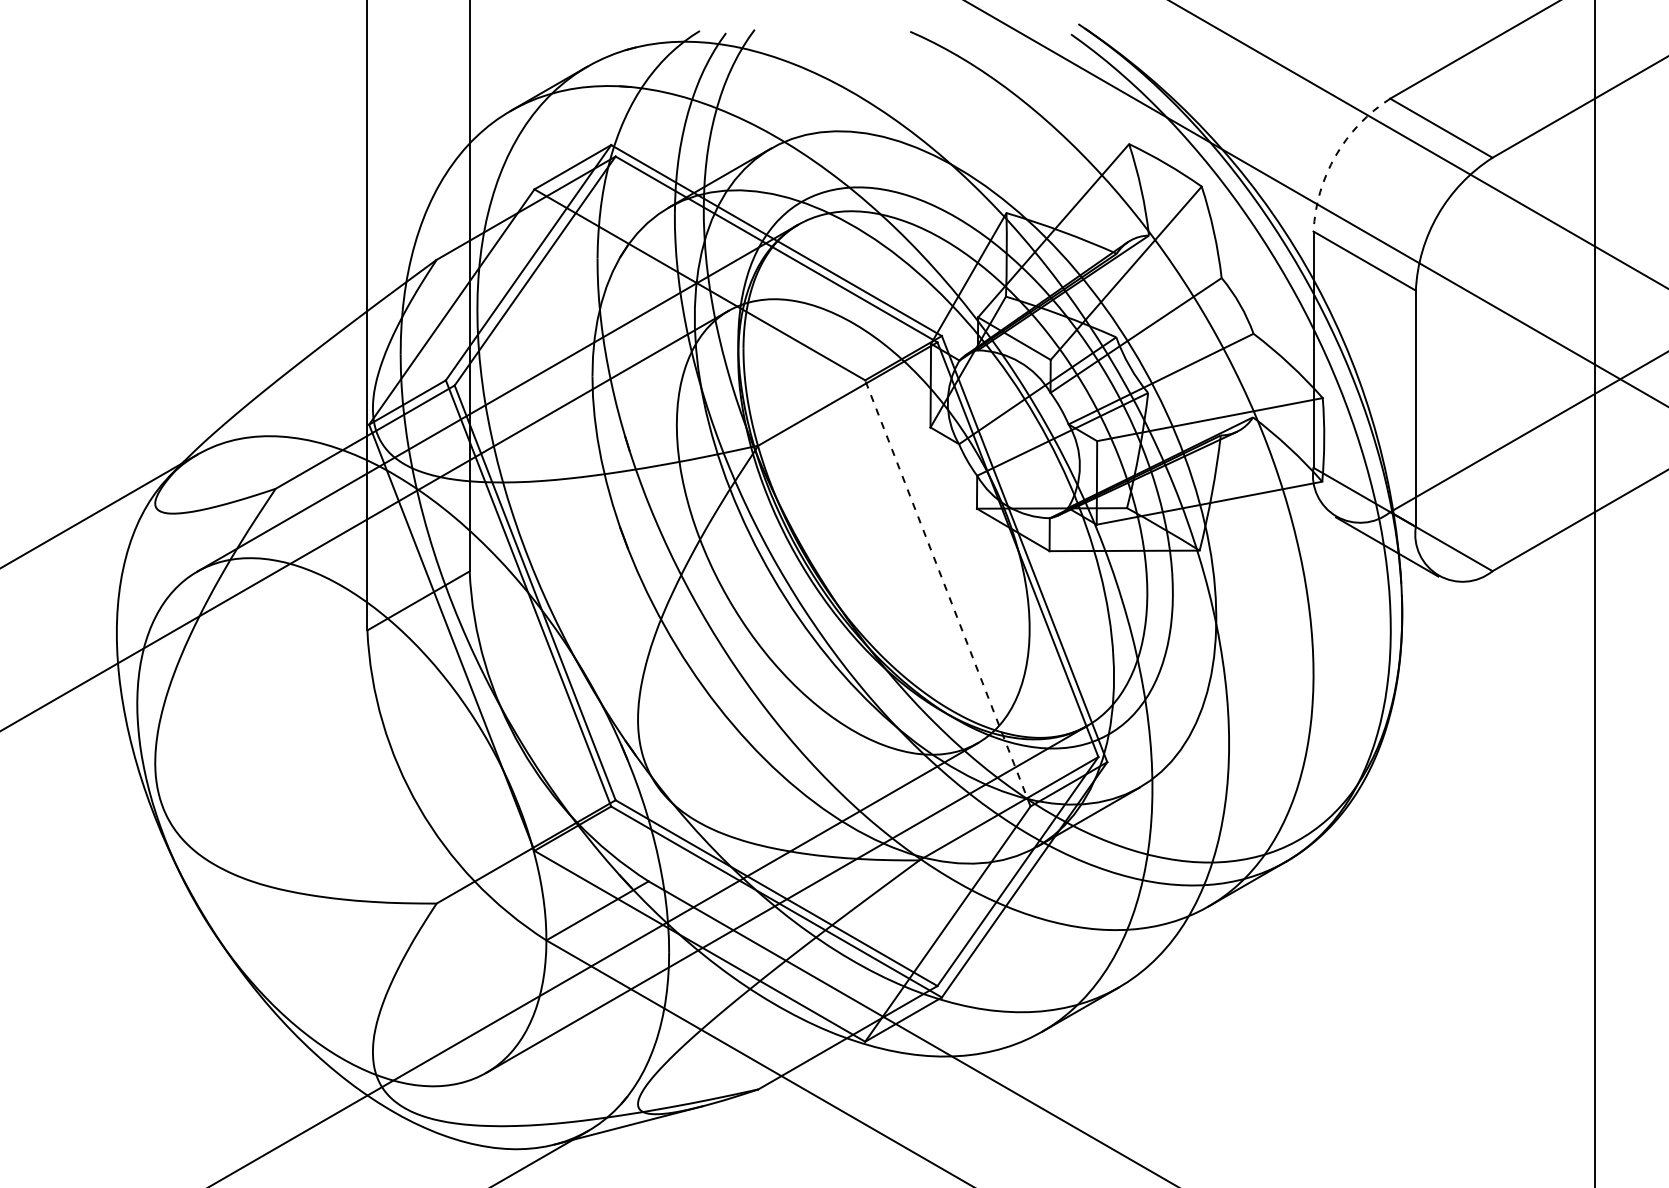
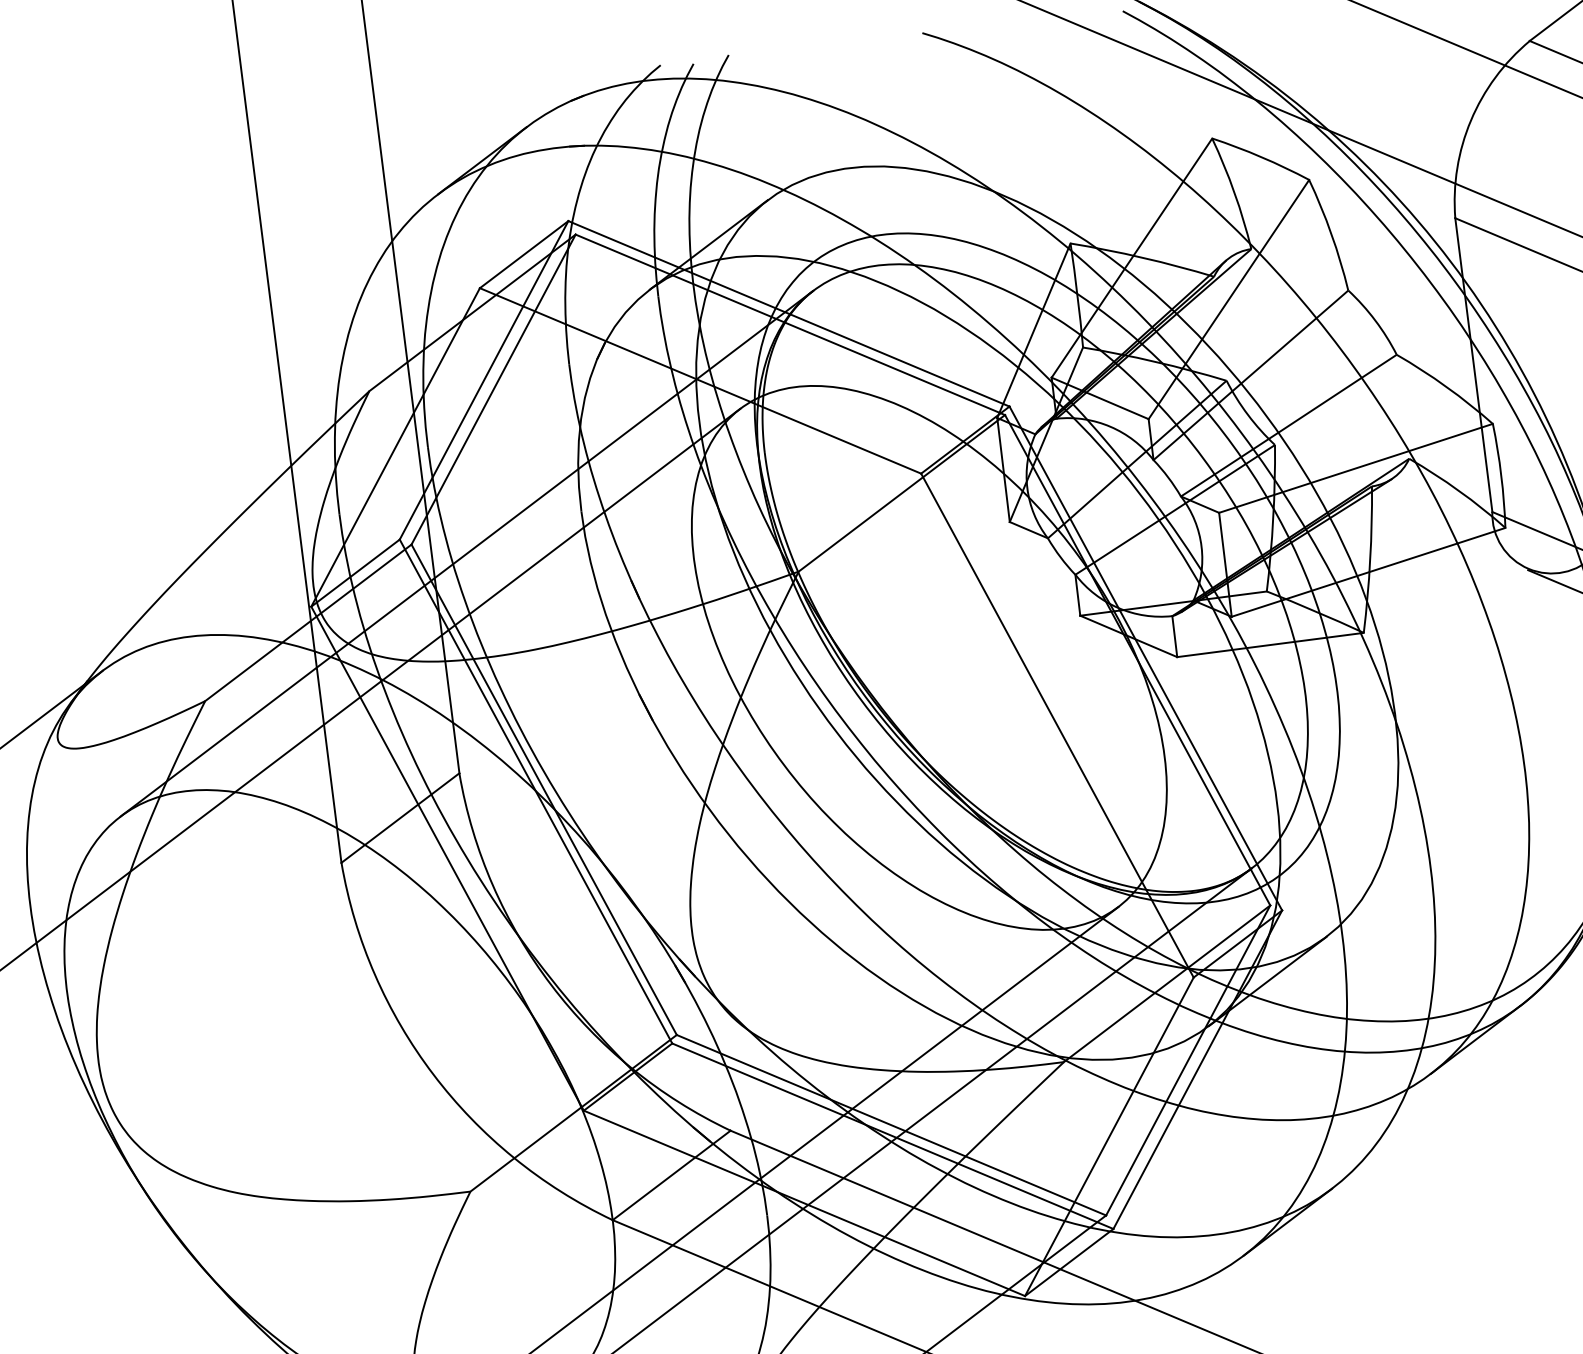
arc: (1335, 155) -> (1470, 120), dashed -> solid
line: (947, 593) -> (1056, 725), dashed -> solid

